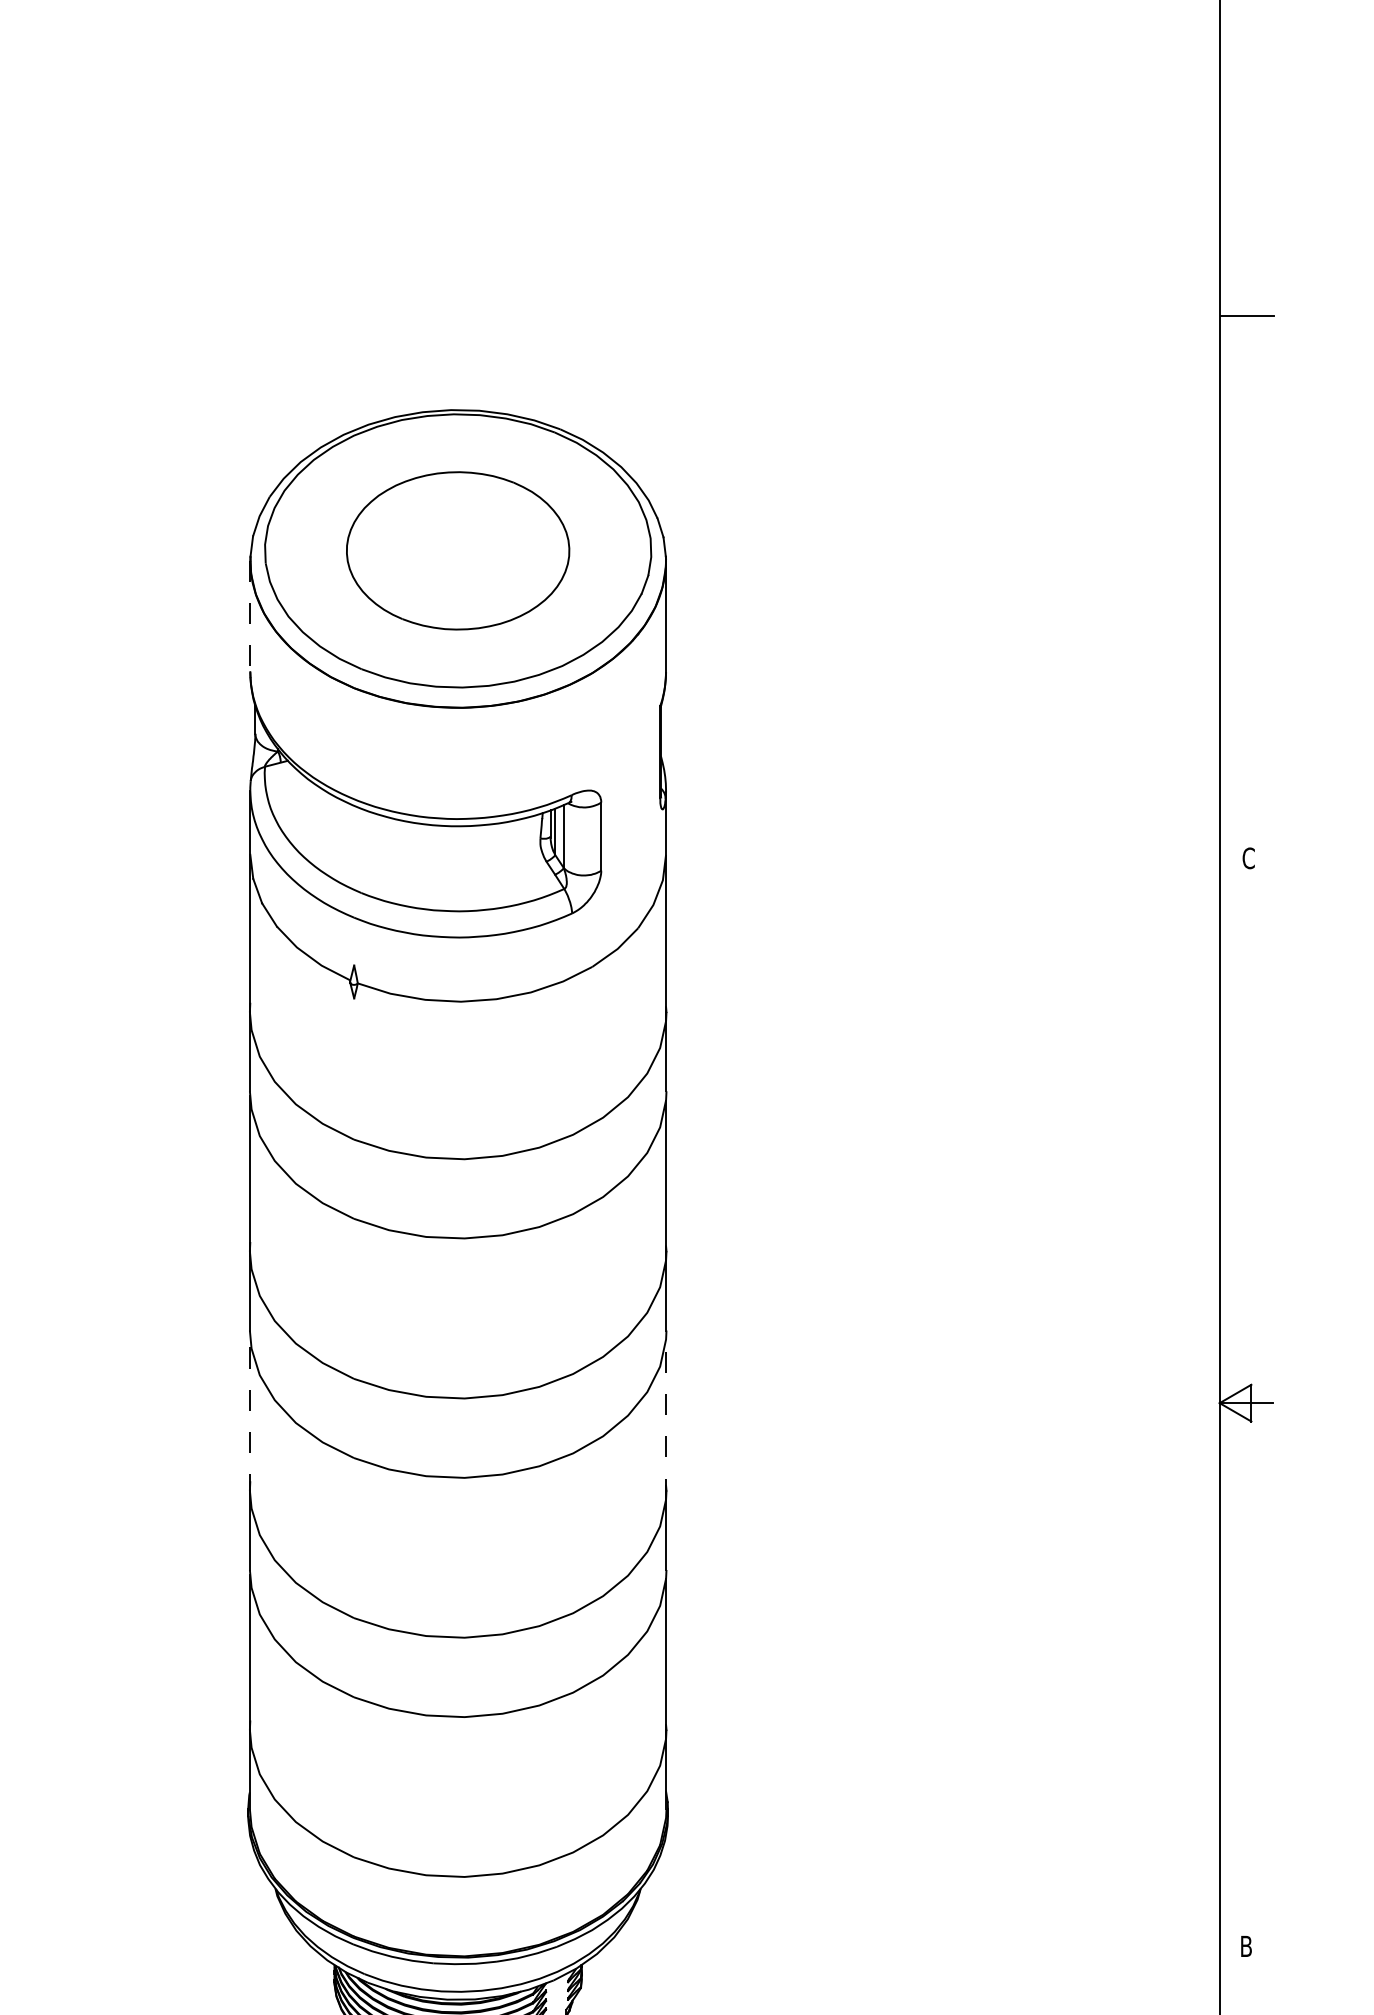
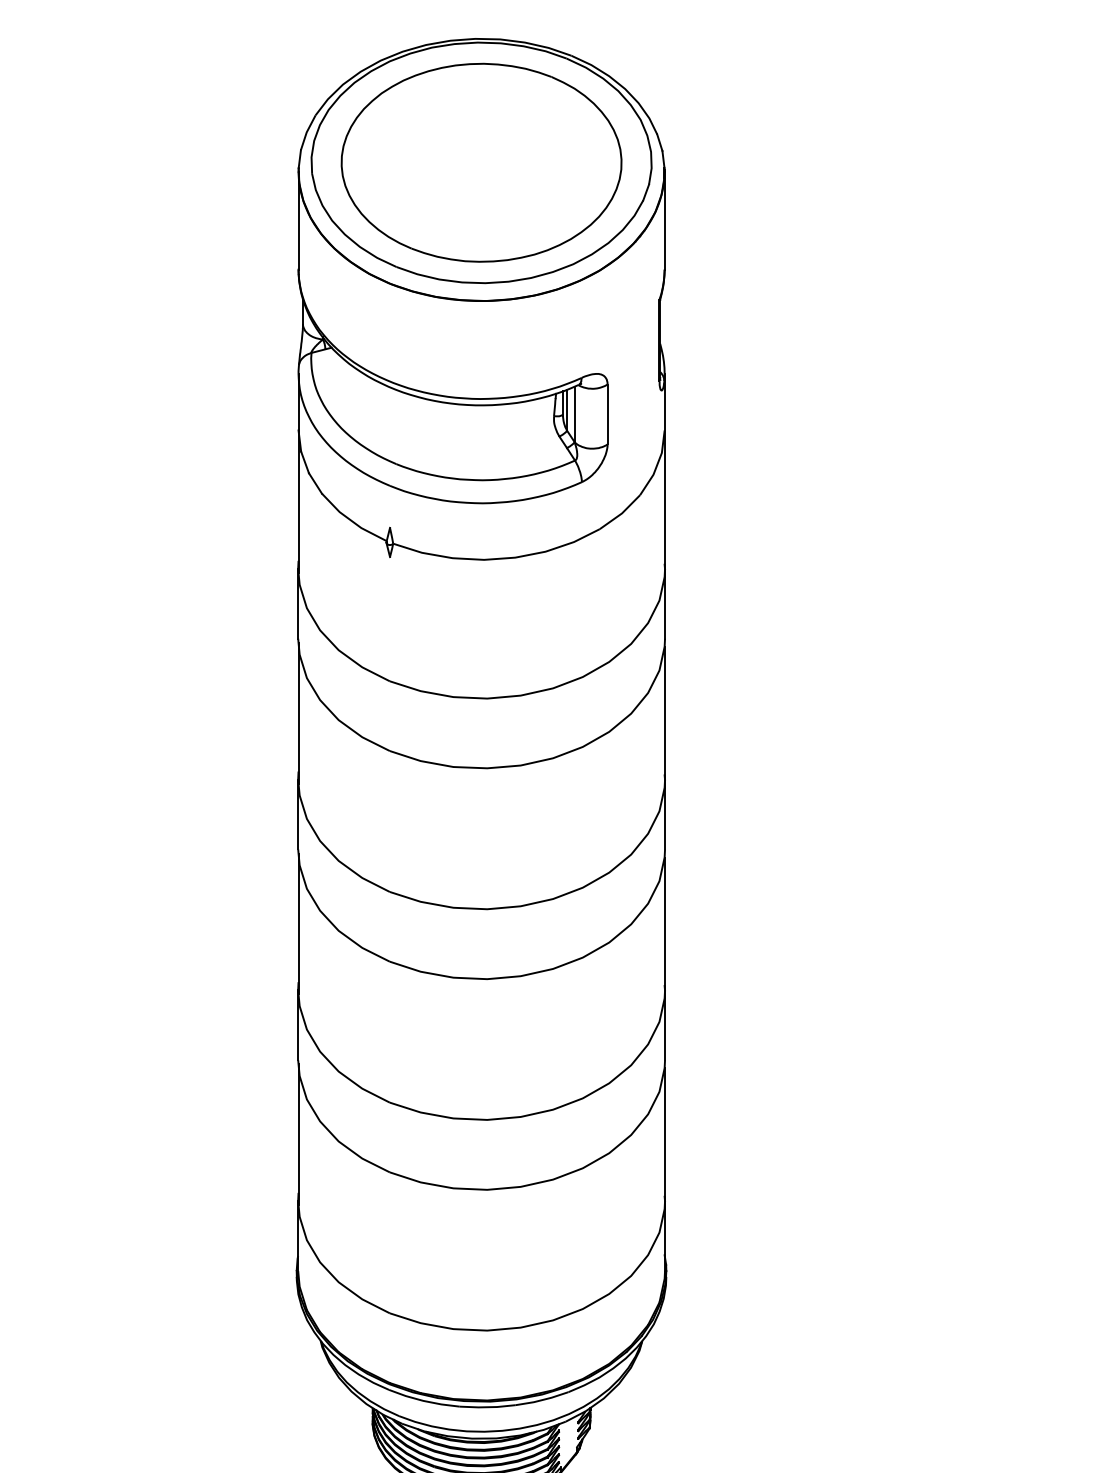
part: (457, 550) -> (481, 162), size x1.43
line: (250, 616) -> (298, 220), dashed -> solid
line: (250, 1415) -> (298, 924), dashed -> solid
line: (666, 1419) -> (665, 927), dashed -> solid

